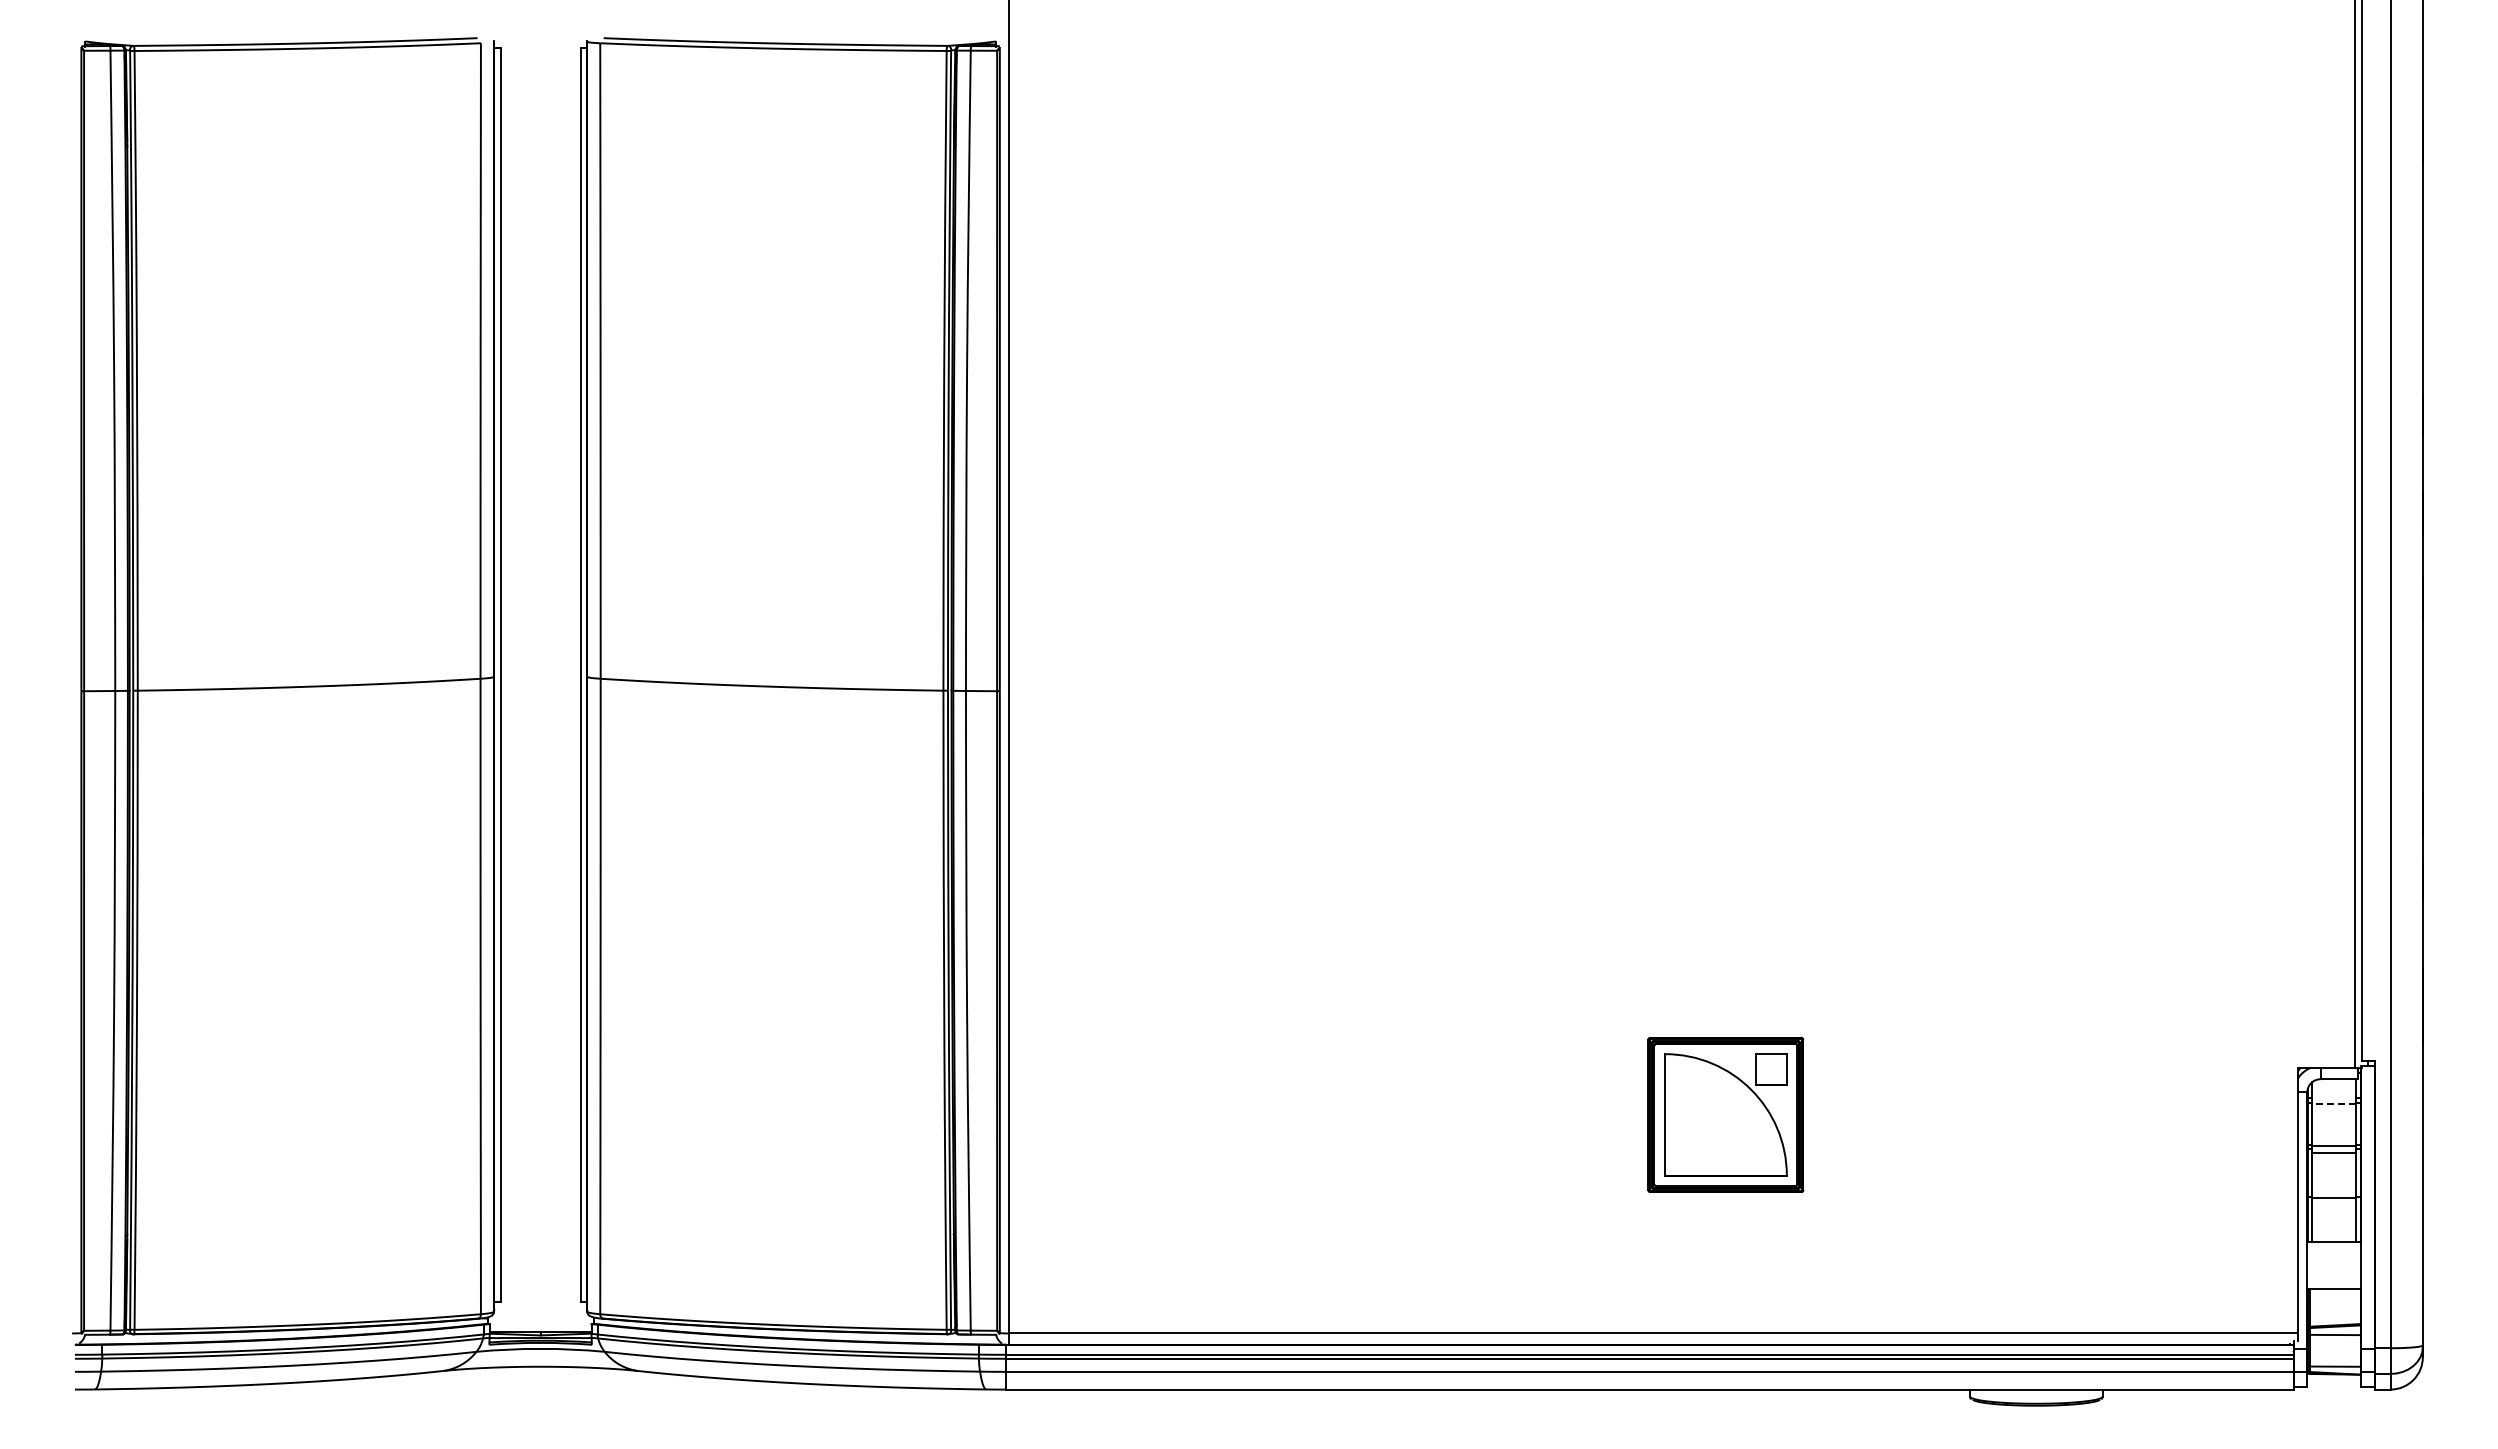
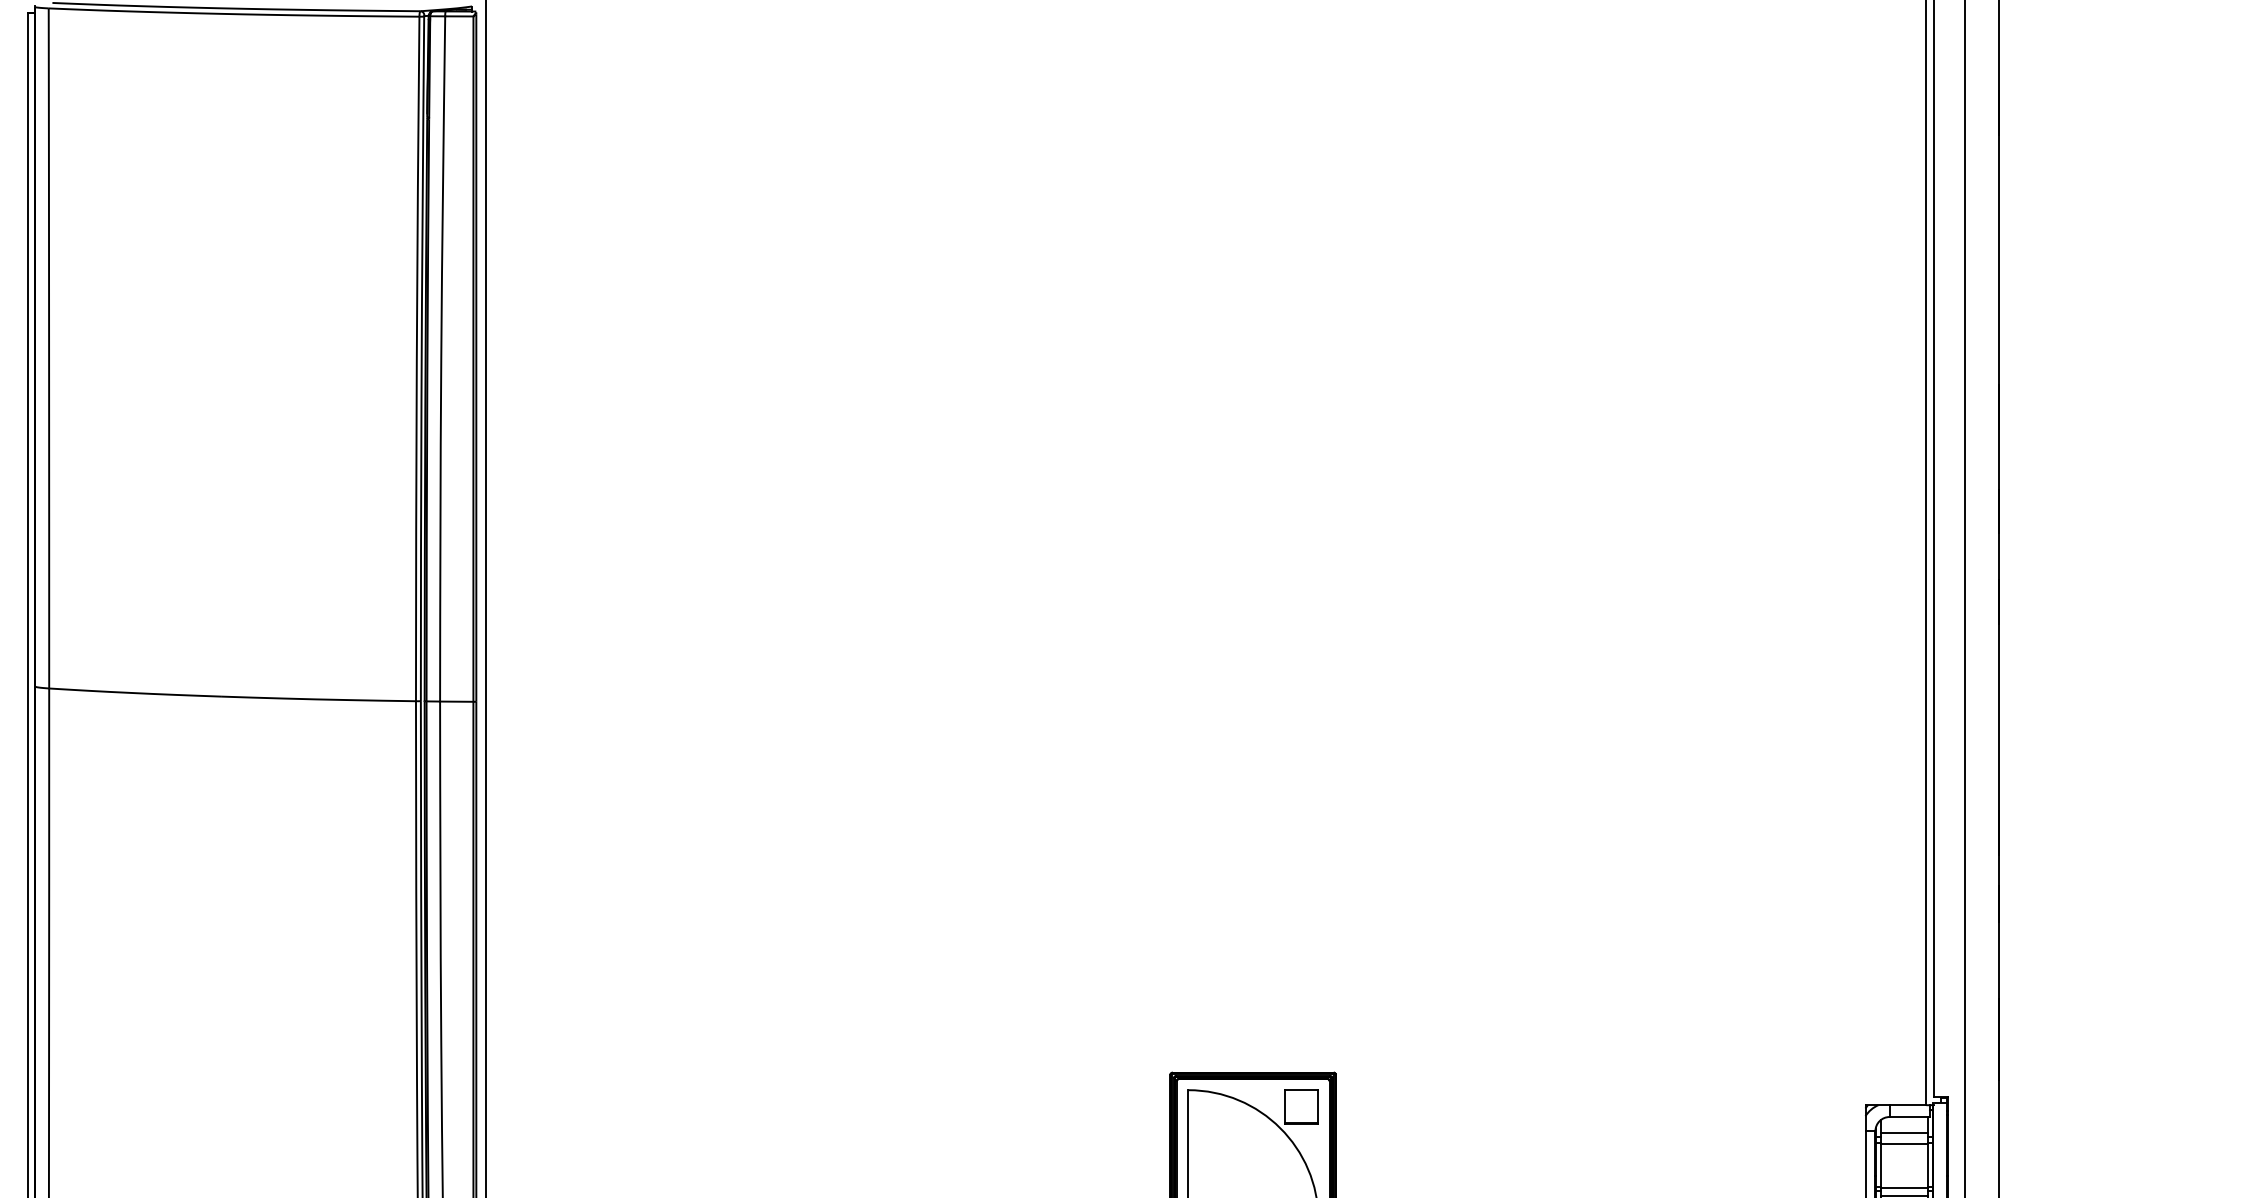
line: (2334, 1093) -> (1904, 1132), added
line: (2333, 1104) -> (1903, 1144), dashed -> solid

